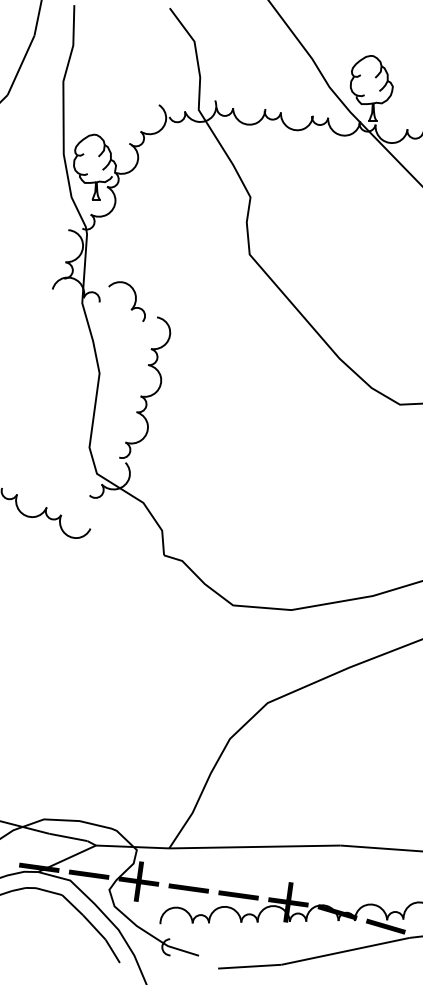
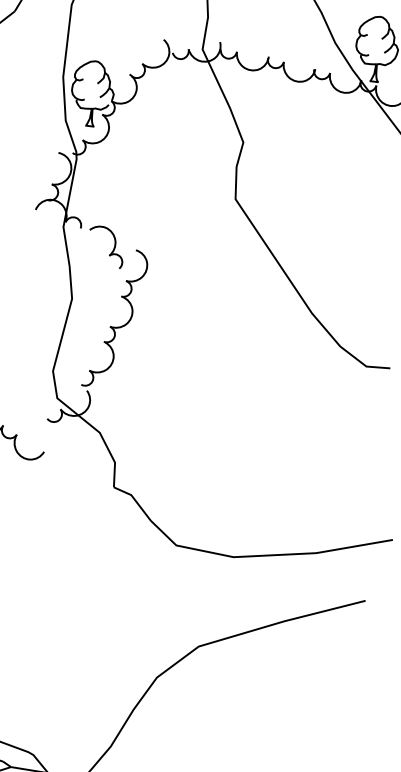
part: (133, 304) -> (112, 250), moved

